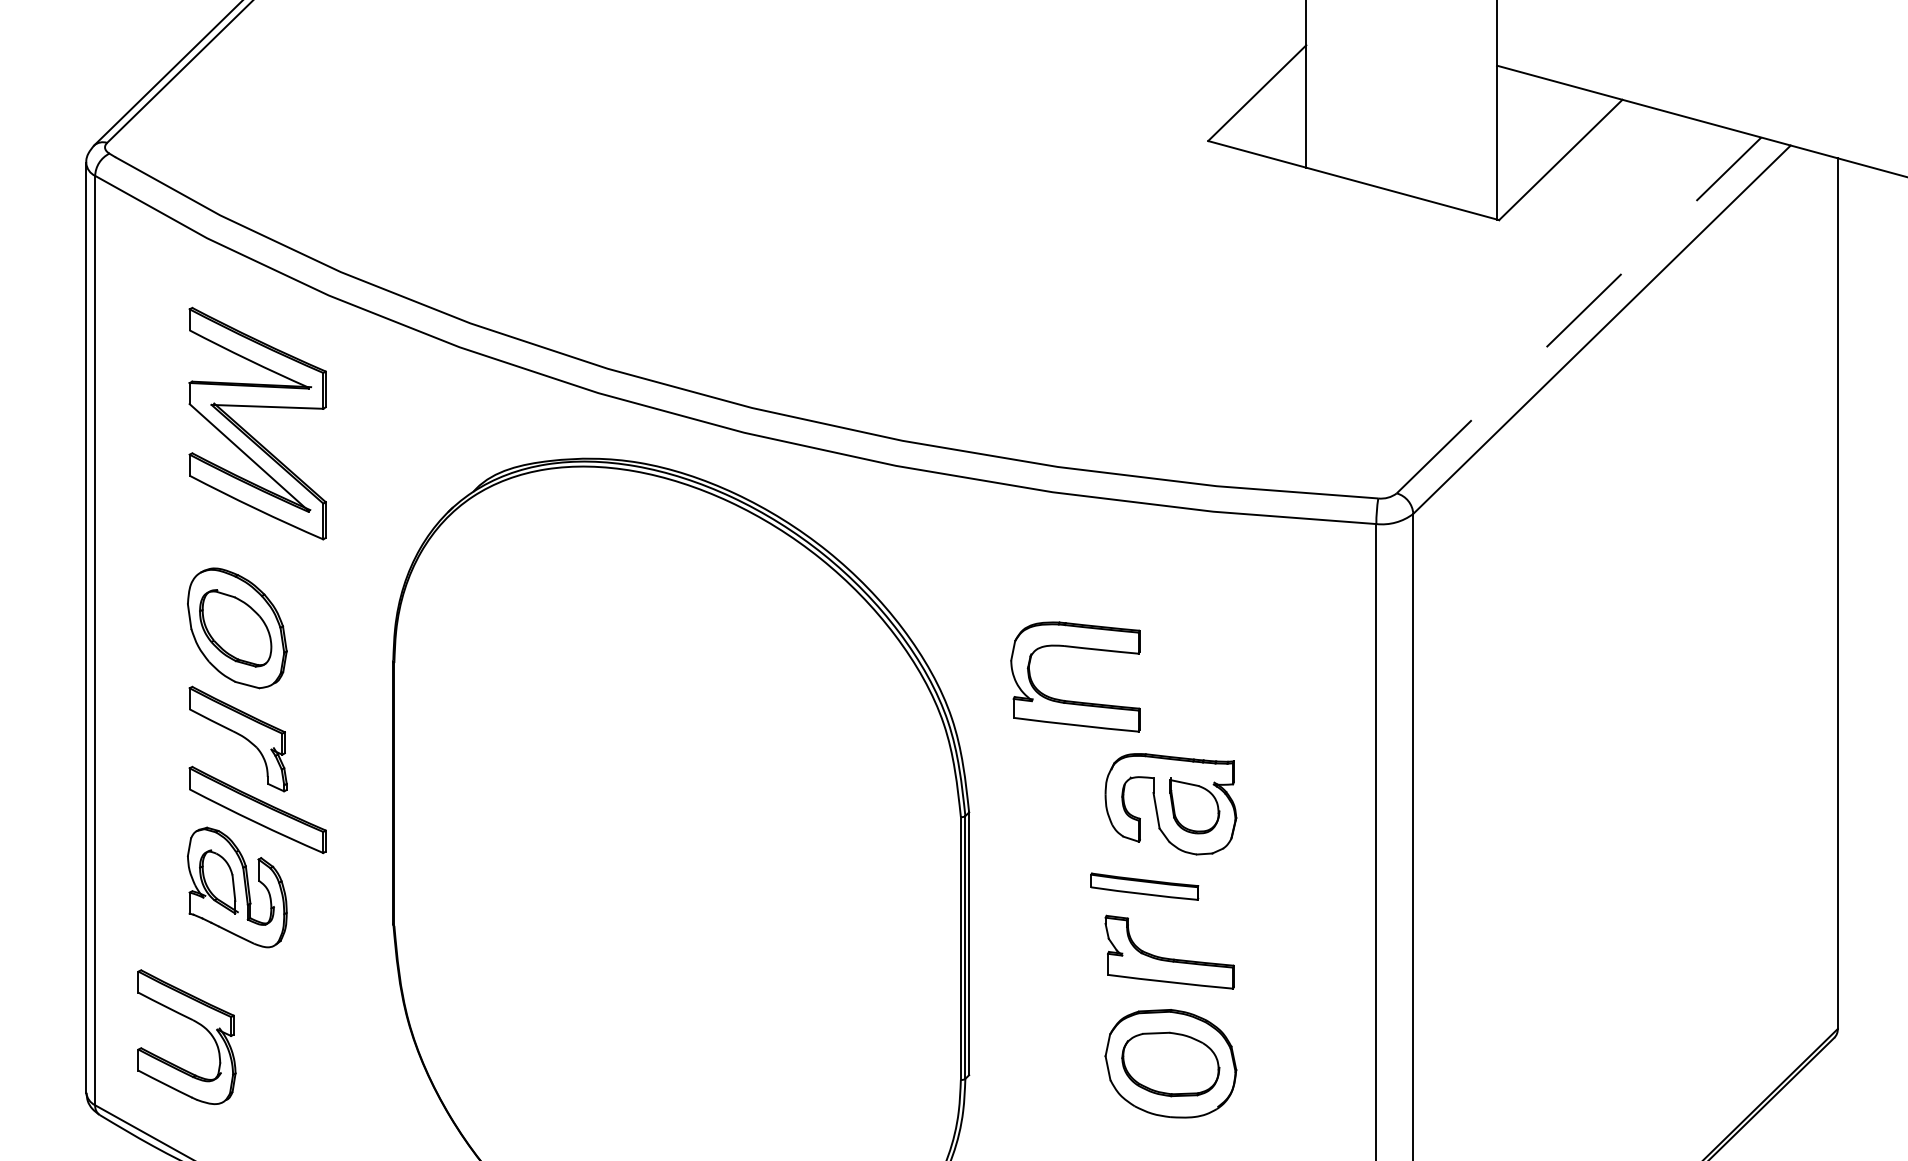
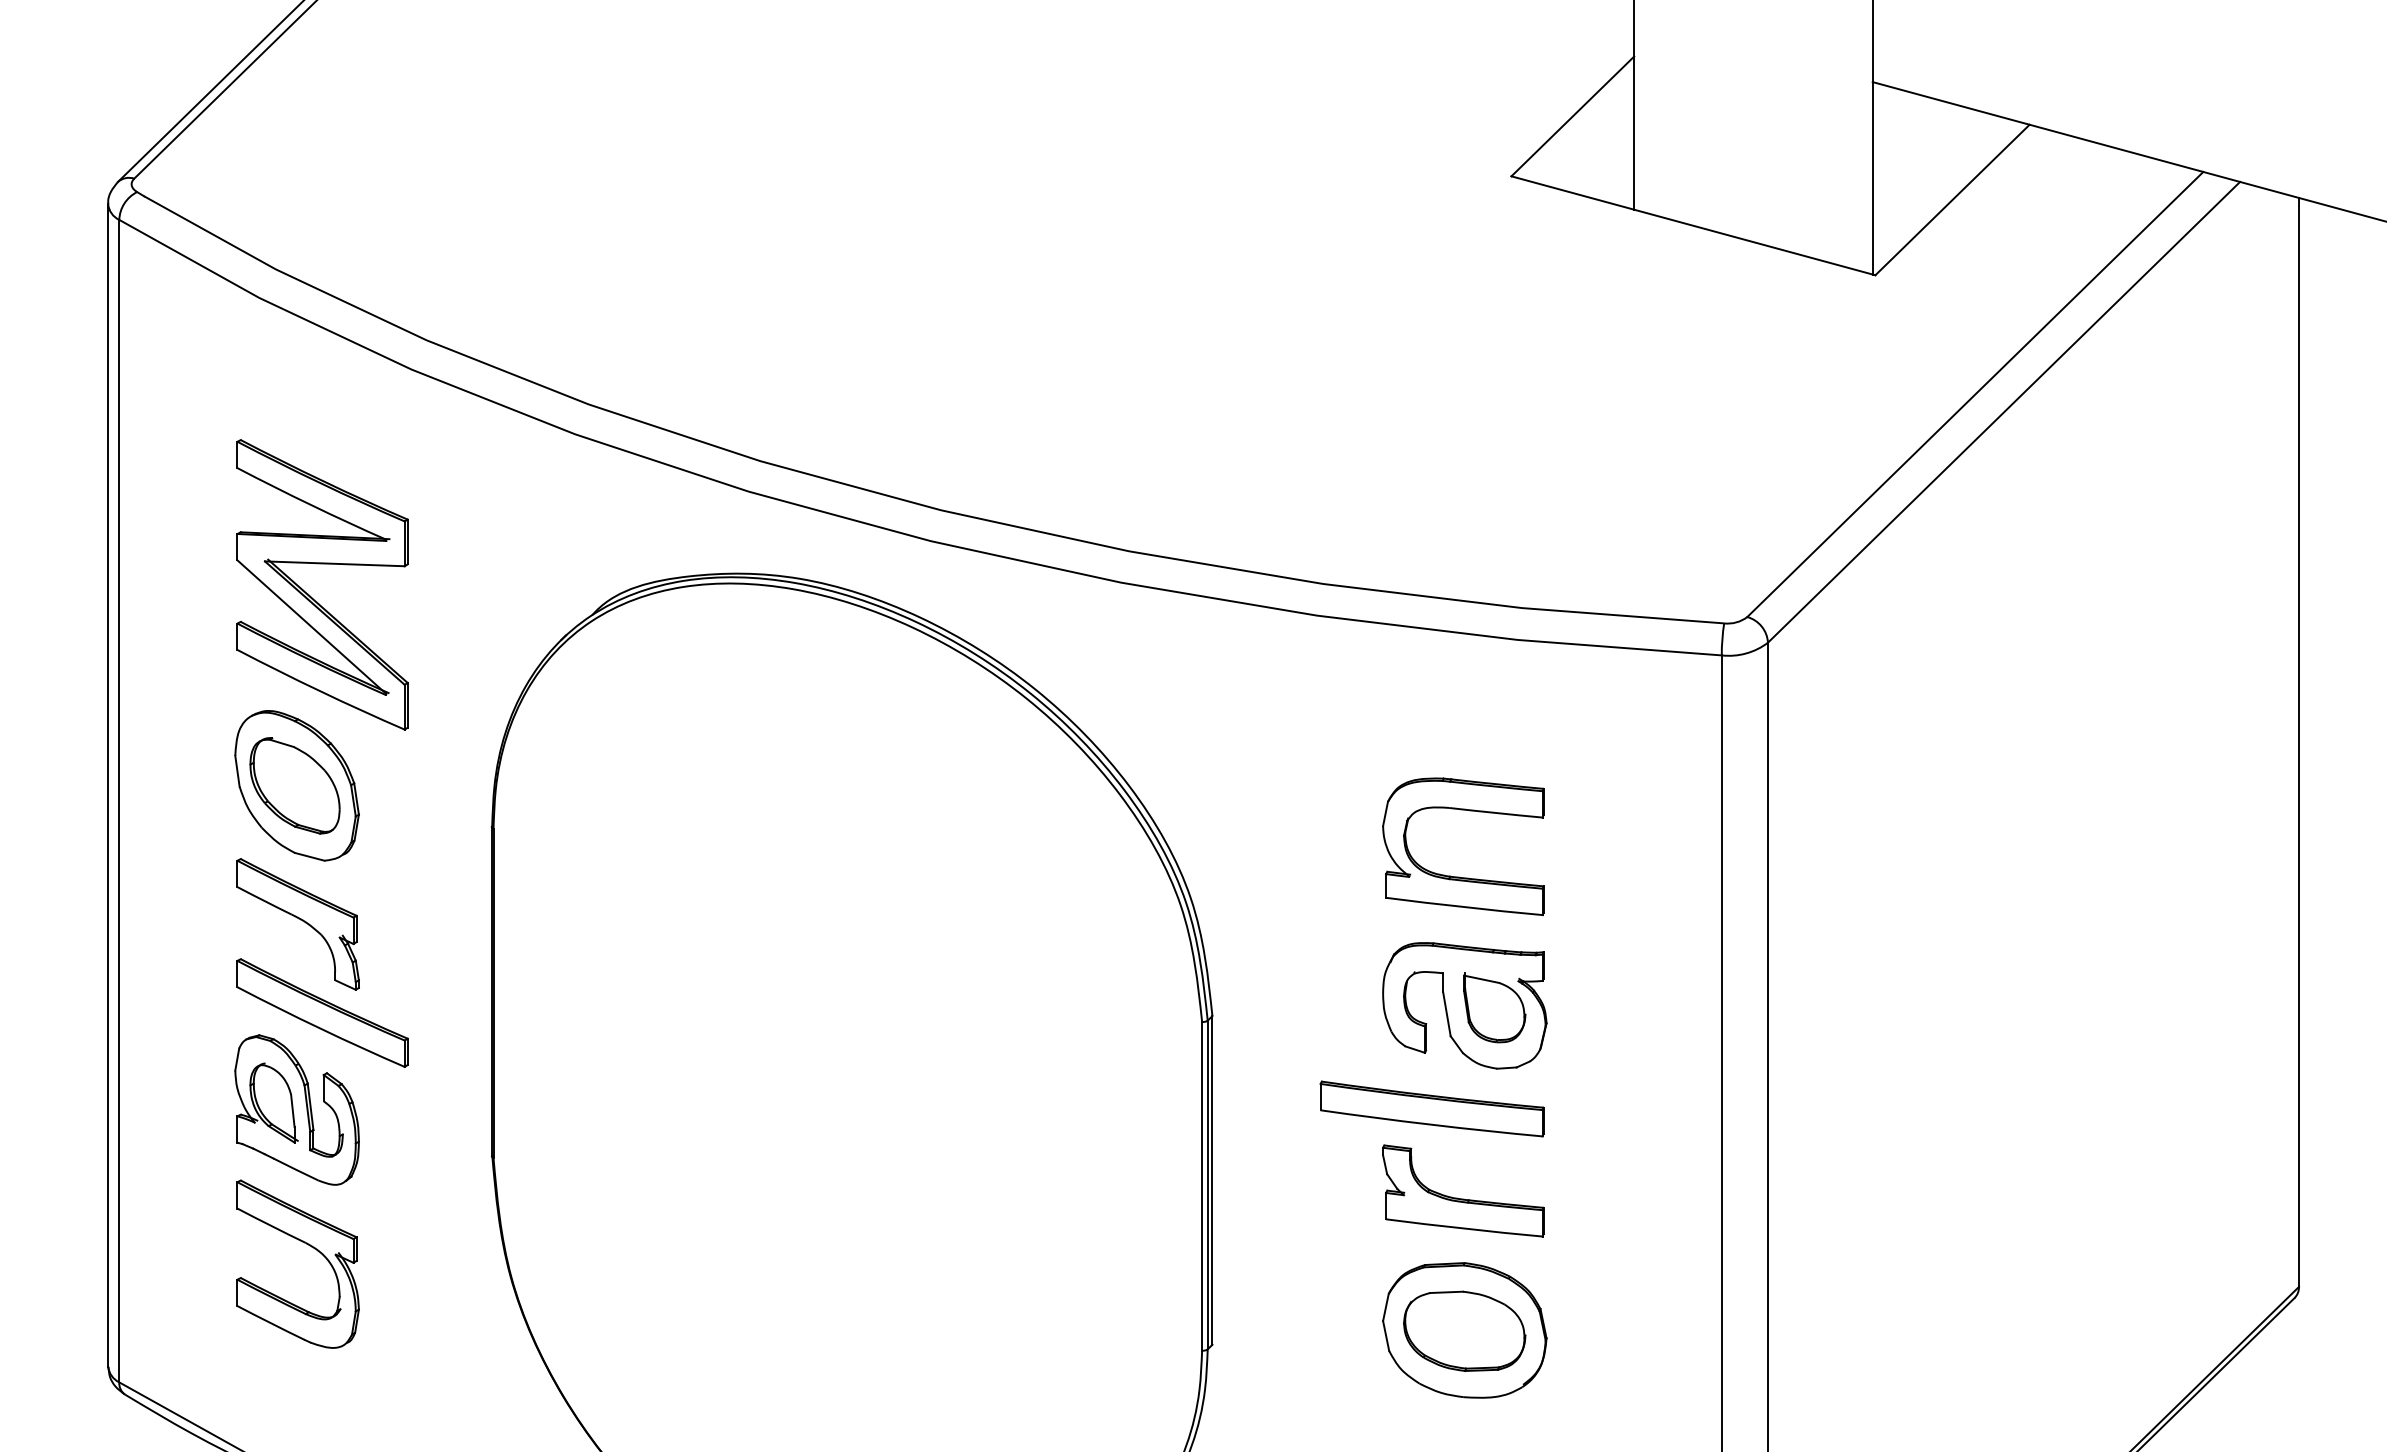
line: (1579, 315) -> (1975, 394), dashed -> solid
part: (248, 432) -> (310, 595), moved
part: (1072, 700) -> (1459, 876), moved
part: (1144, 886) -> (1431, 1108), size x1.67
part: (196, 1023) -> (309, 1246), moved

